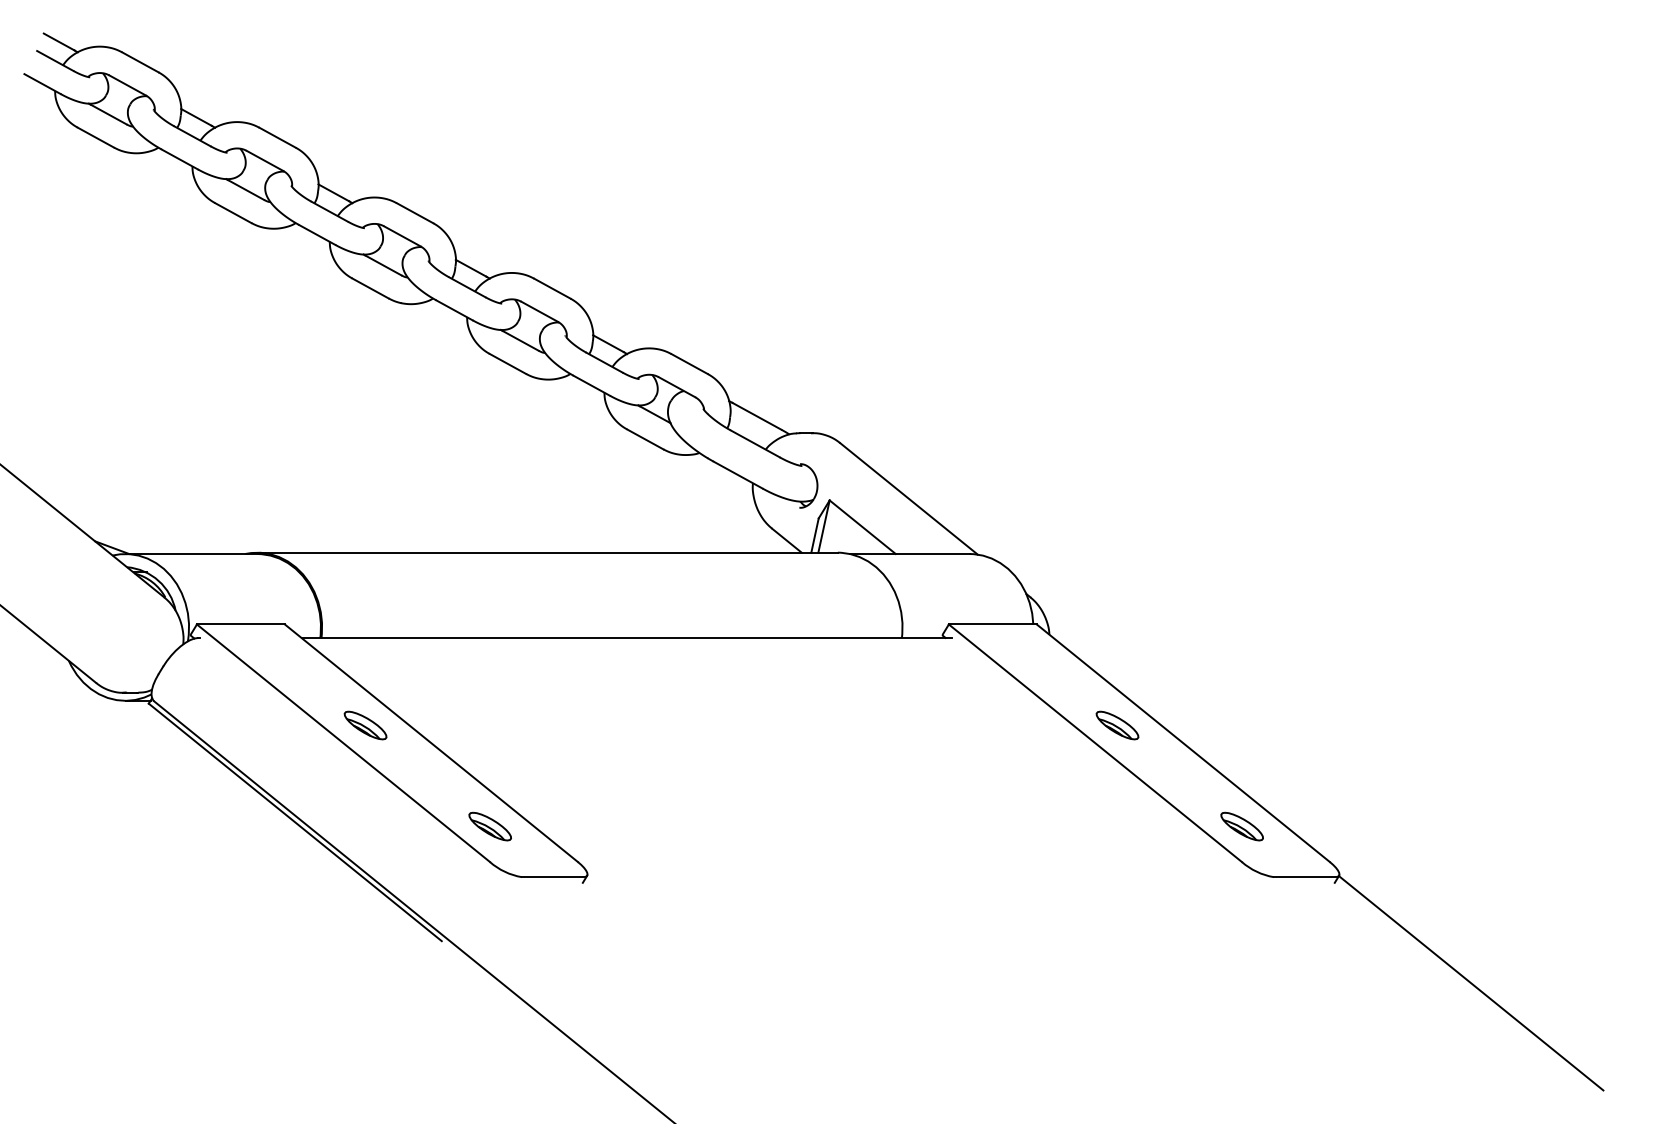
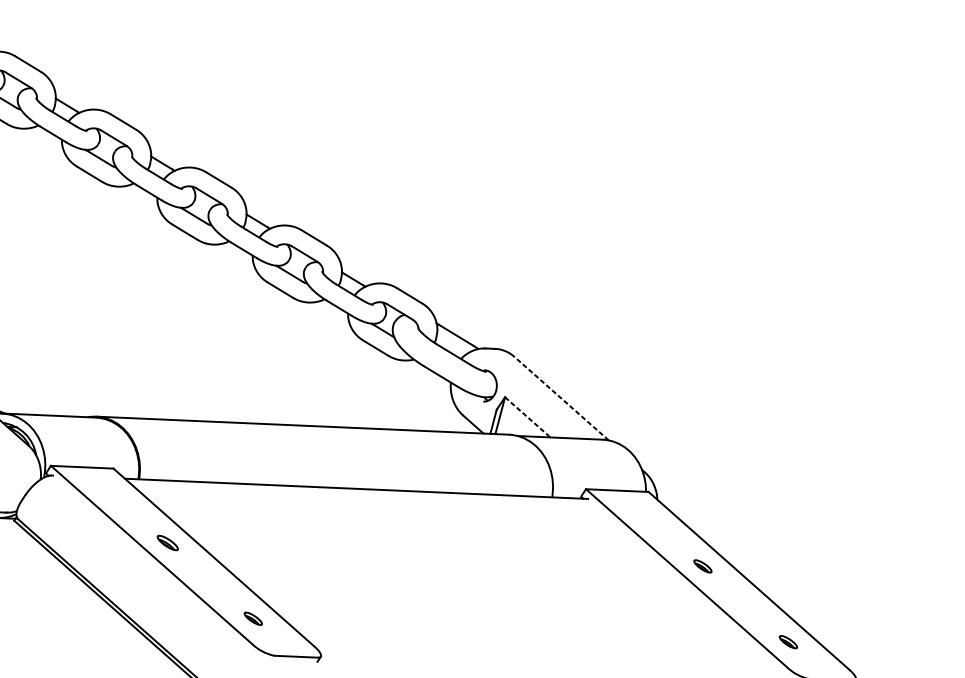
line: (908, 498) -> (561, 398), solid -> dashed
line: (862, 527) -> (527, 417), solid -> dashed
part: (365, 725) -> (167, 543), size x0.7
part: (1117, 725) -> (702, 566), size x0.6
part: (489, 826) -> (252, 618), size x0.6
part: (1241, 826) -> (788, 642), size x0.6

